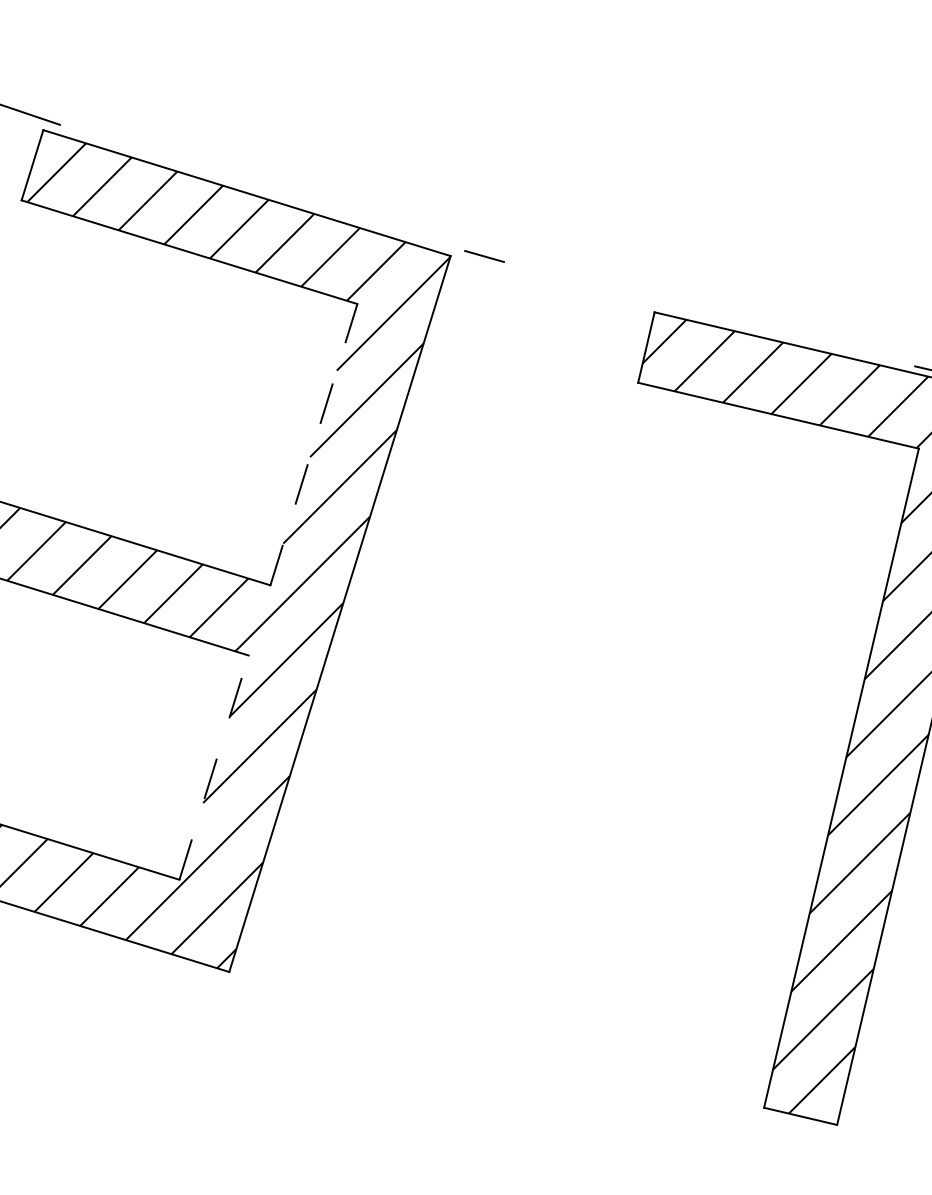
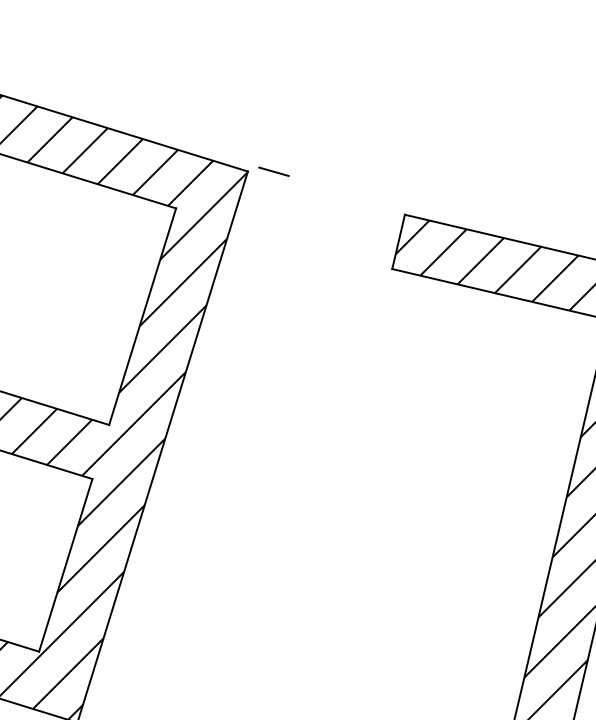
line: (314, 444) -> (143, 316), dashed -> solid
line: (214, 767) -> (66, 565), dashed -> solid

